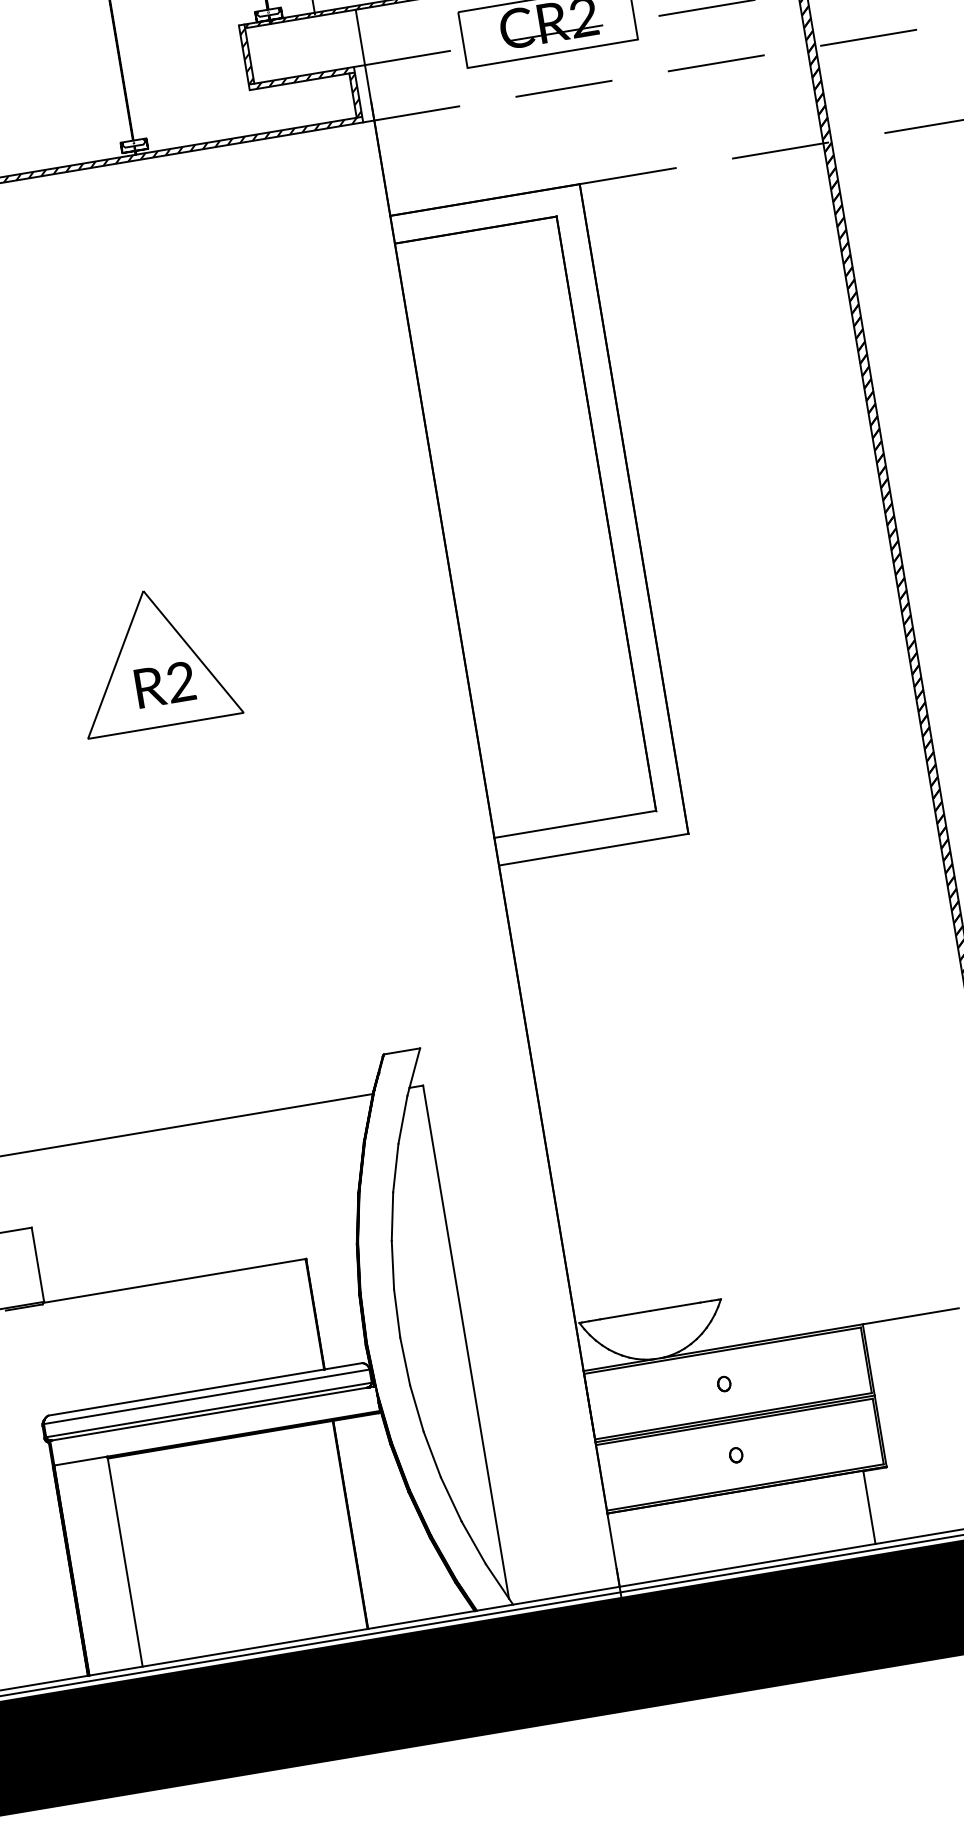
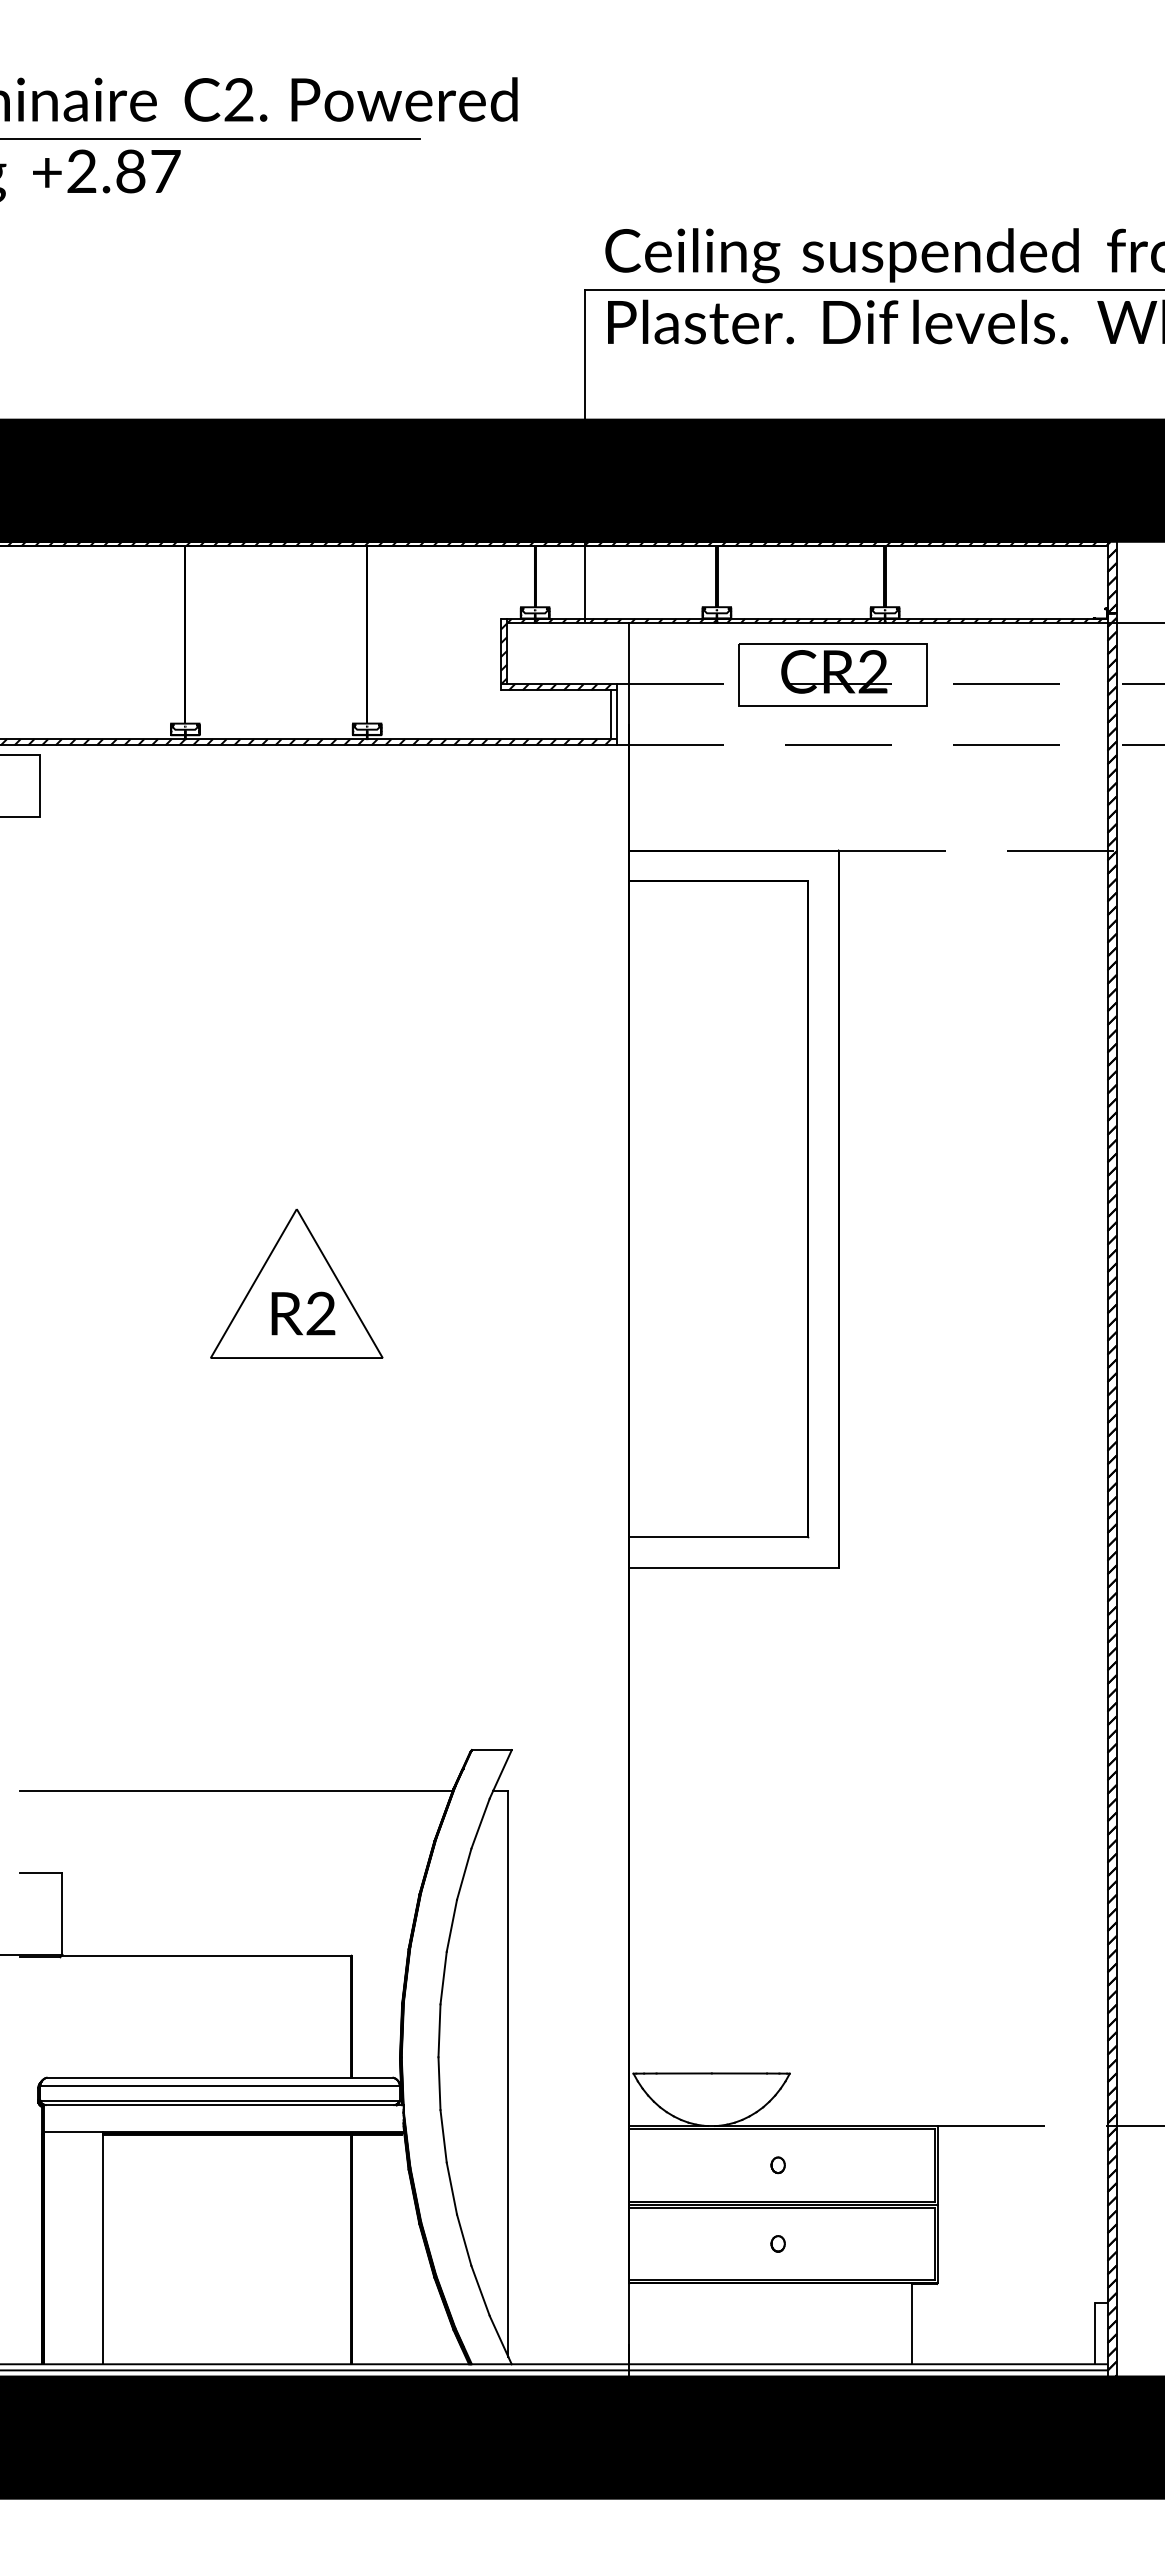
hatch: (356, 95) -> (614, 715), removed

